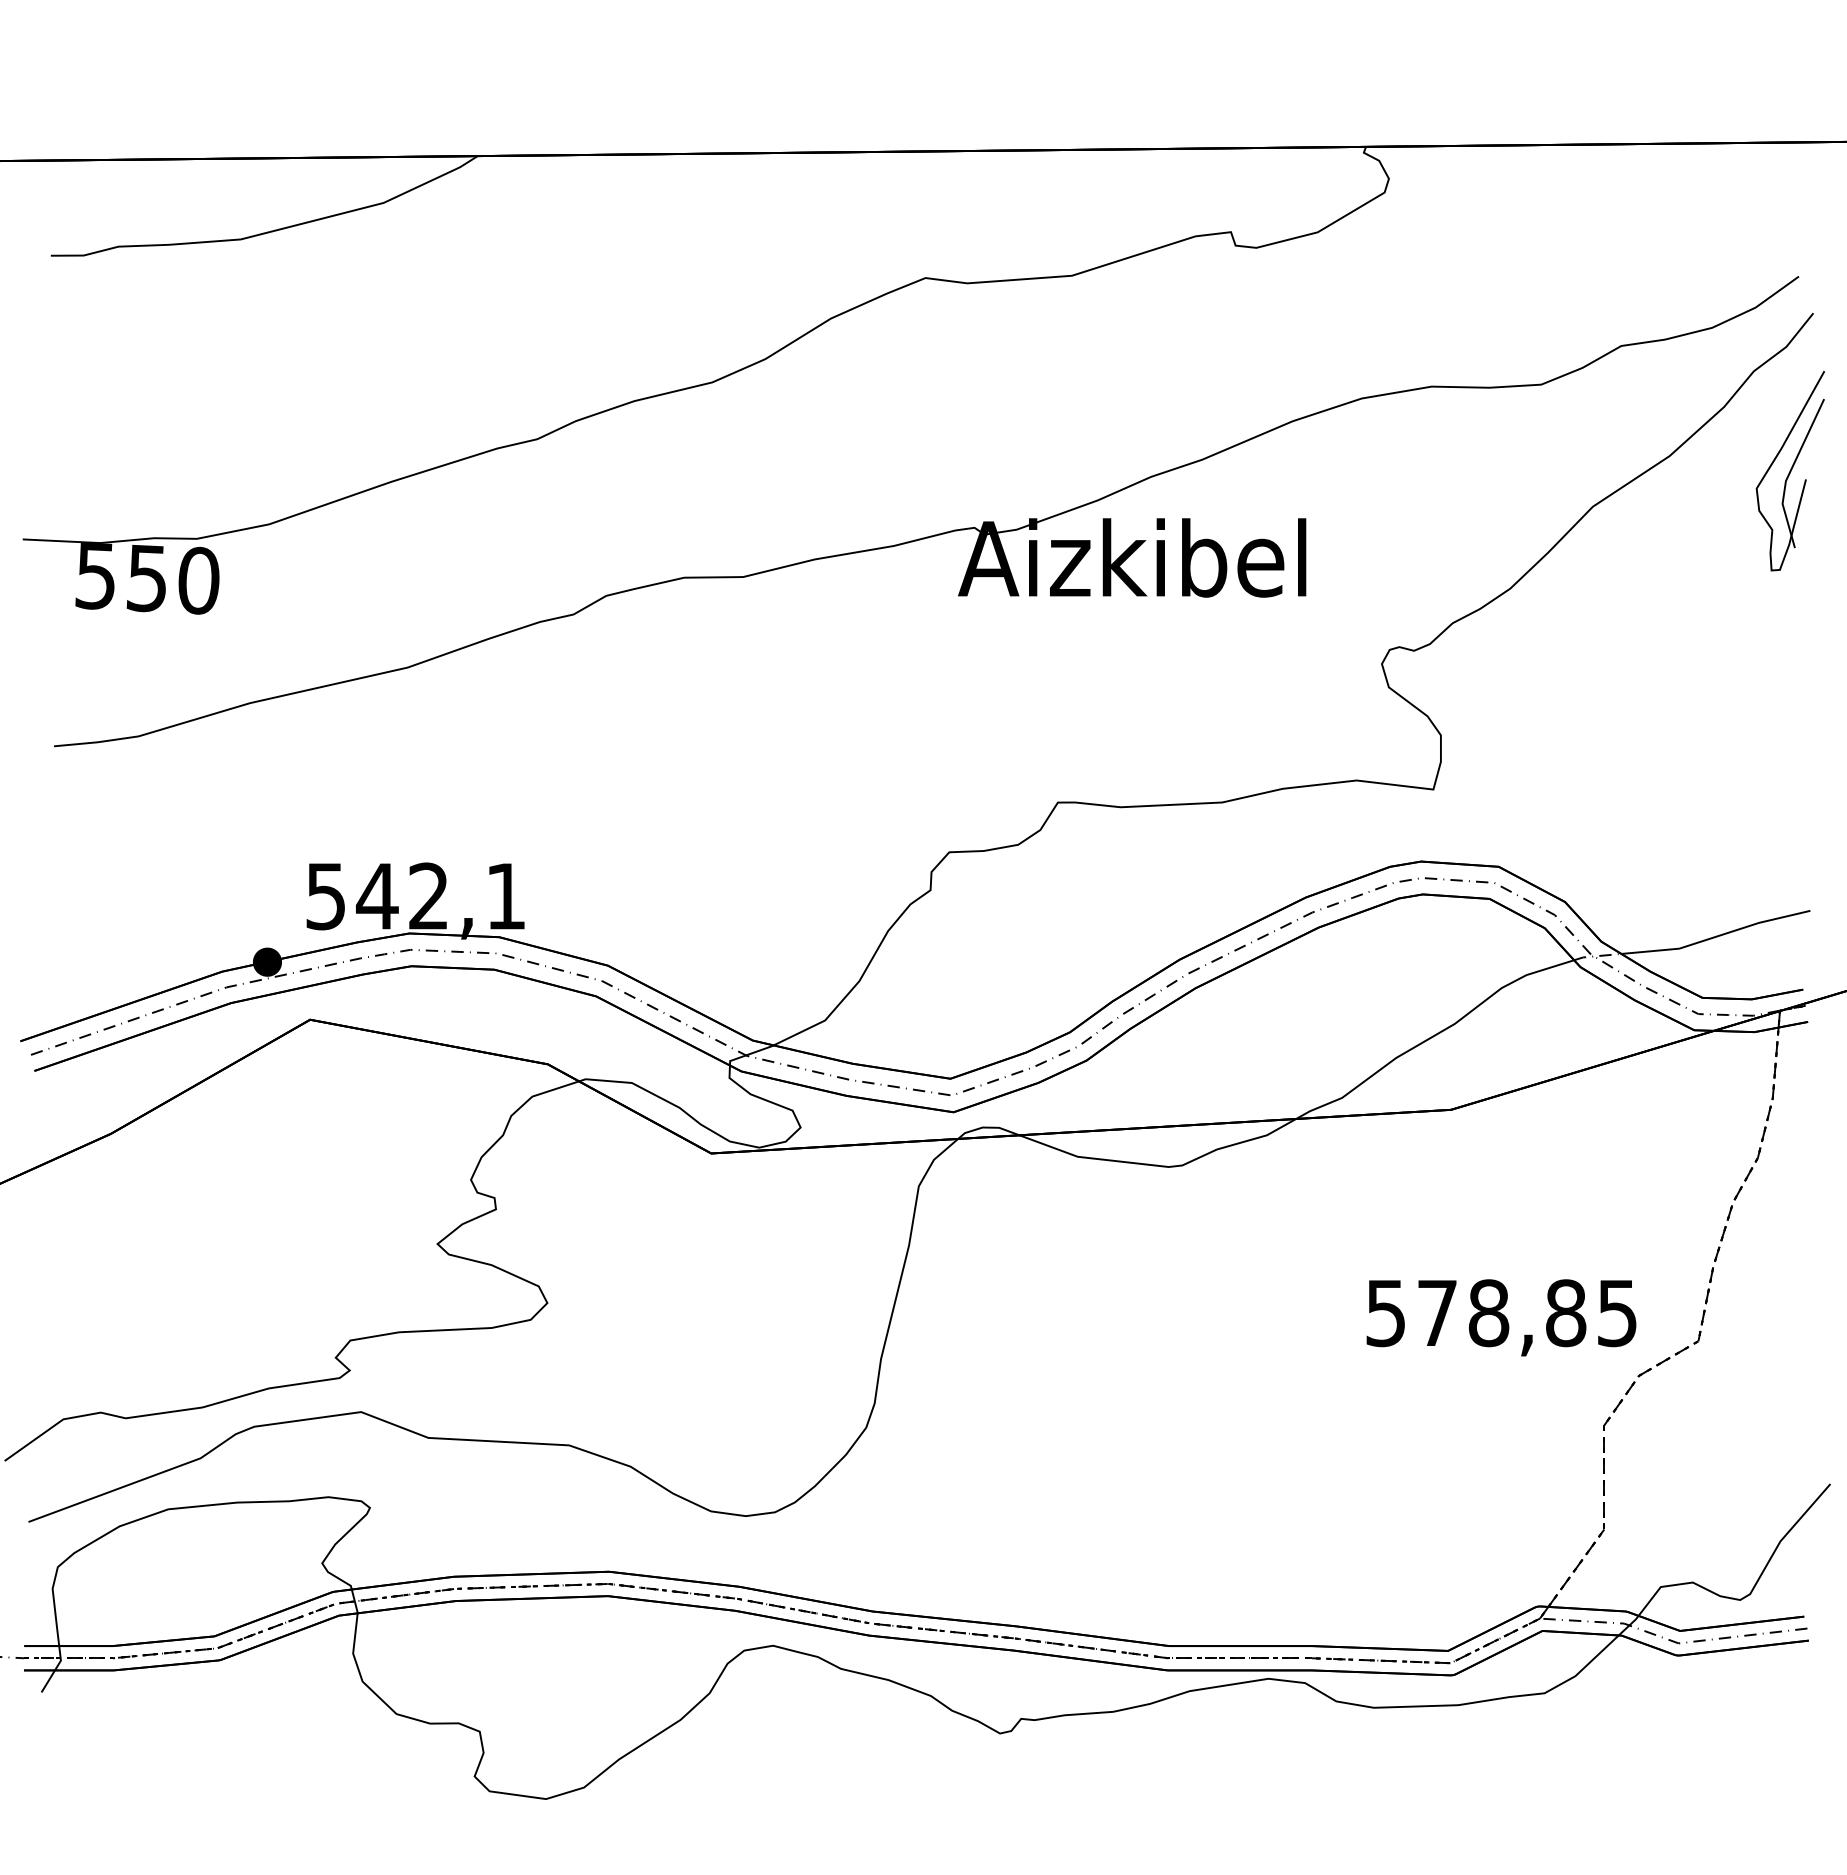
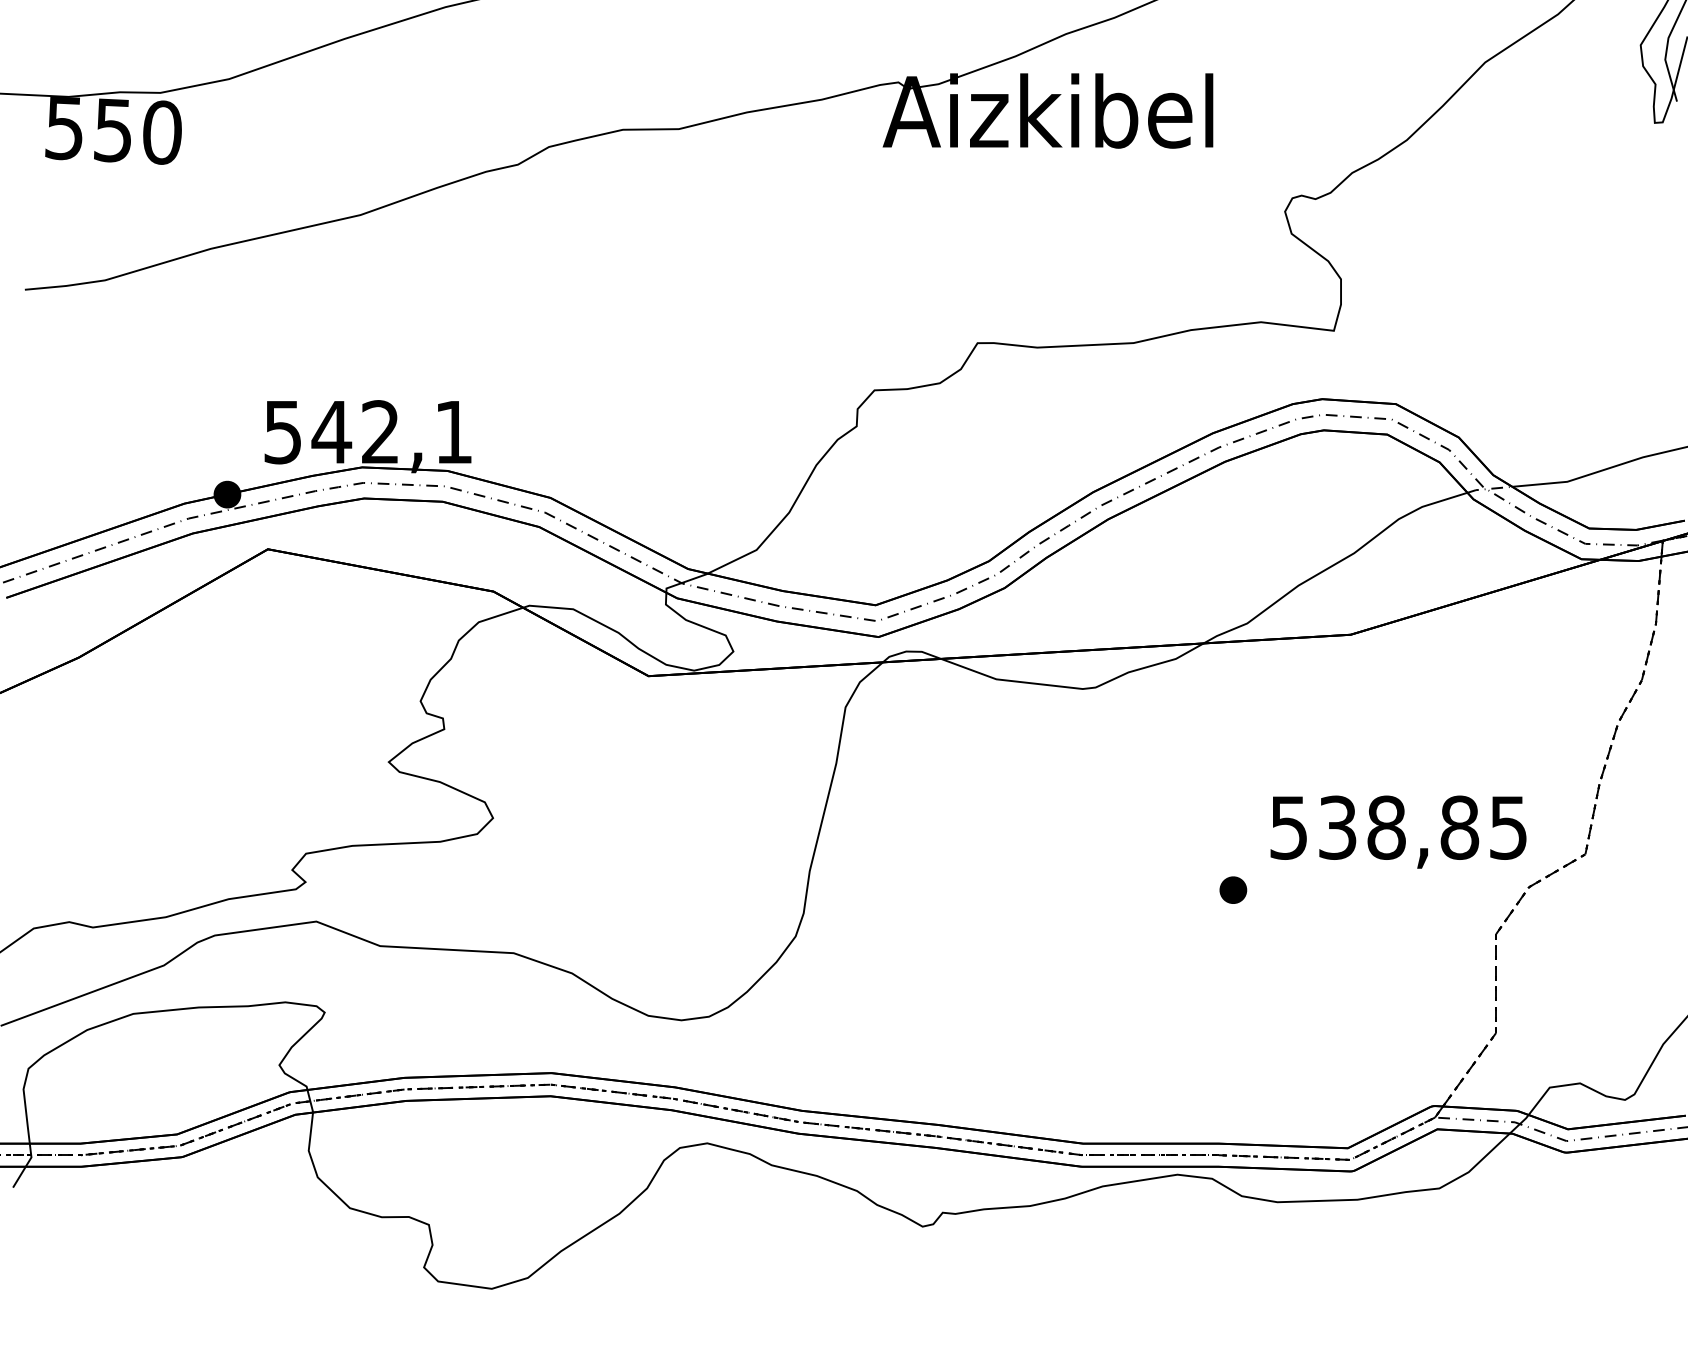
text: (1437, 1313) -> (1337, 828), 578,85 -> 538,85
part: (1327, 1378) -> (1233, 889), added

